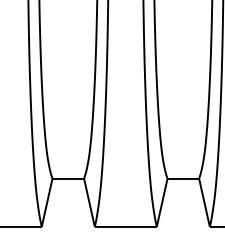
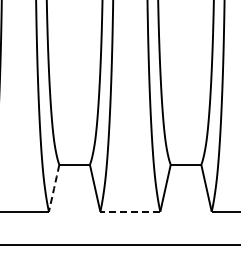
line: (47, 202) -> (54, 187), solid -> dashed
line: (127, 226) -> (131, 211), solid -> dashed

